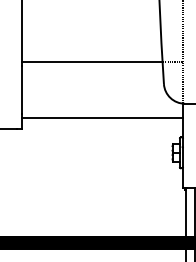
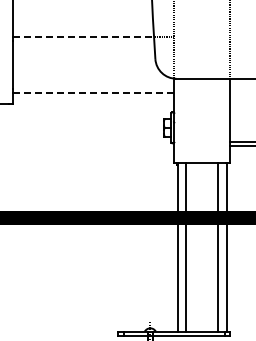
line: (93, 61) -> (84, 36), solid -> dashed
line: (102, 117) -> (93, 92), solid -> dashed

